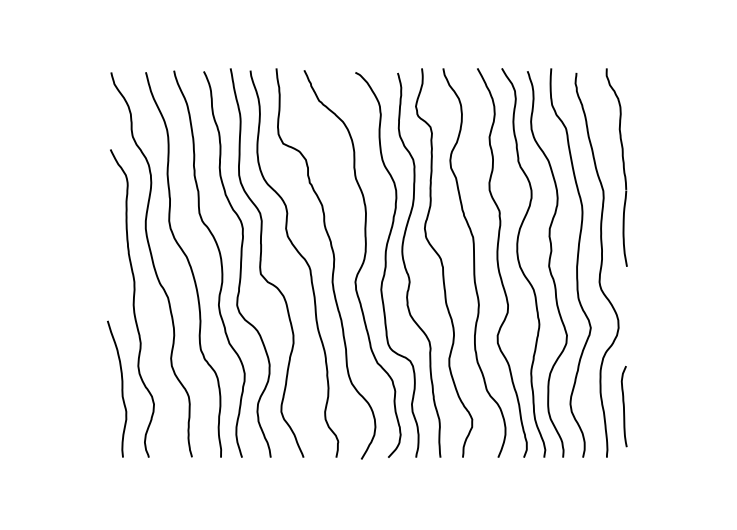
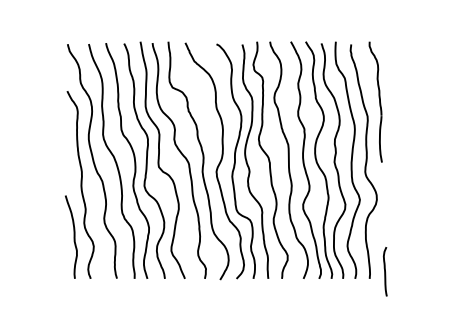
curve: (624, 406) -> (385, 271), moved

